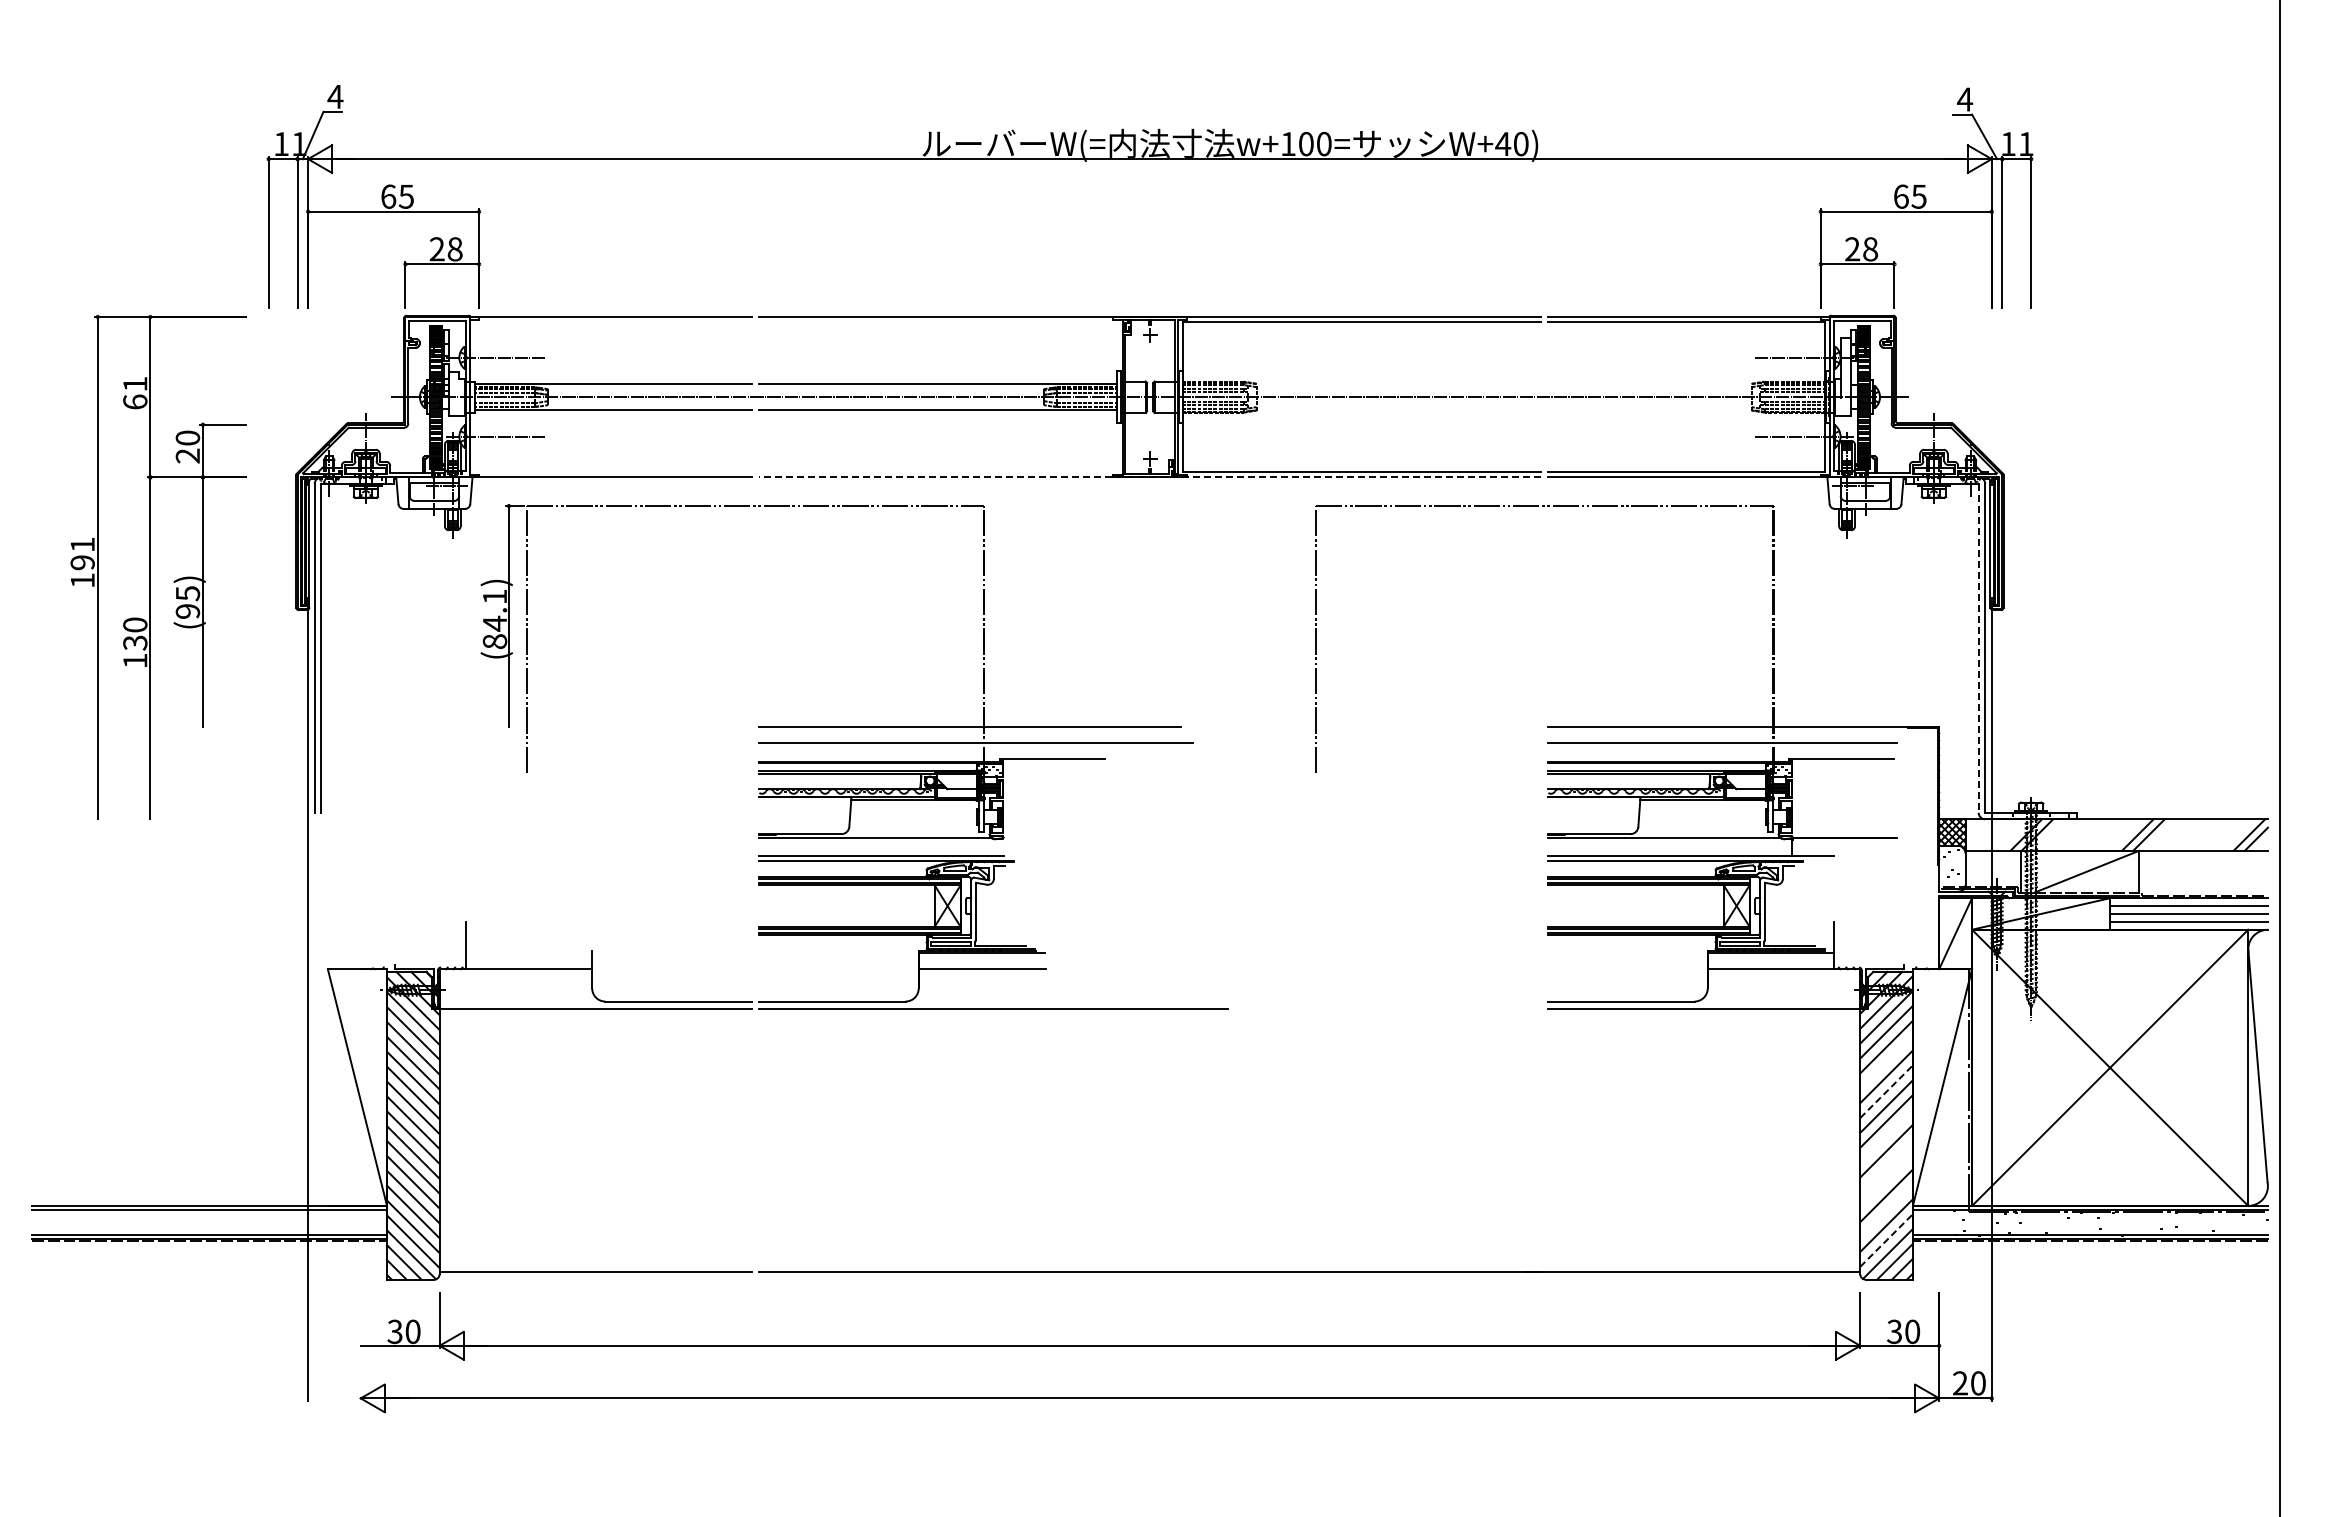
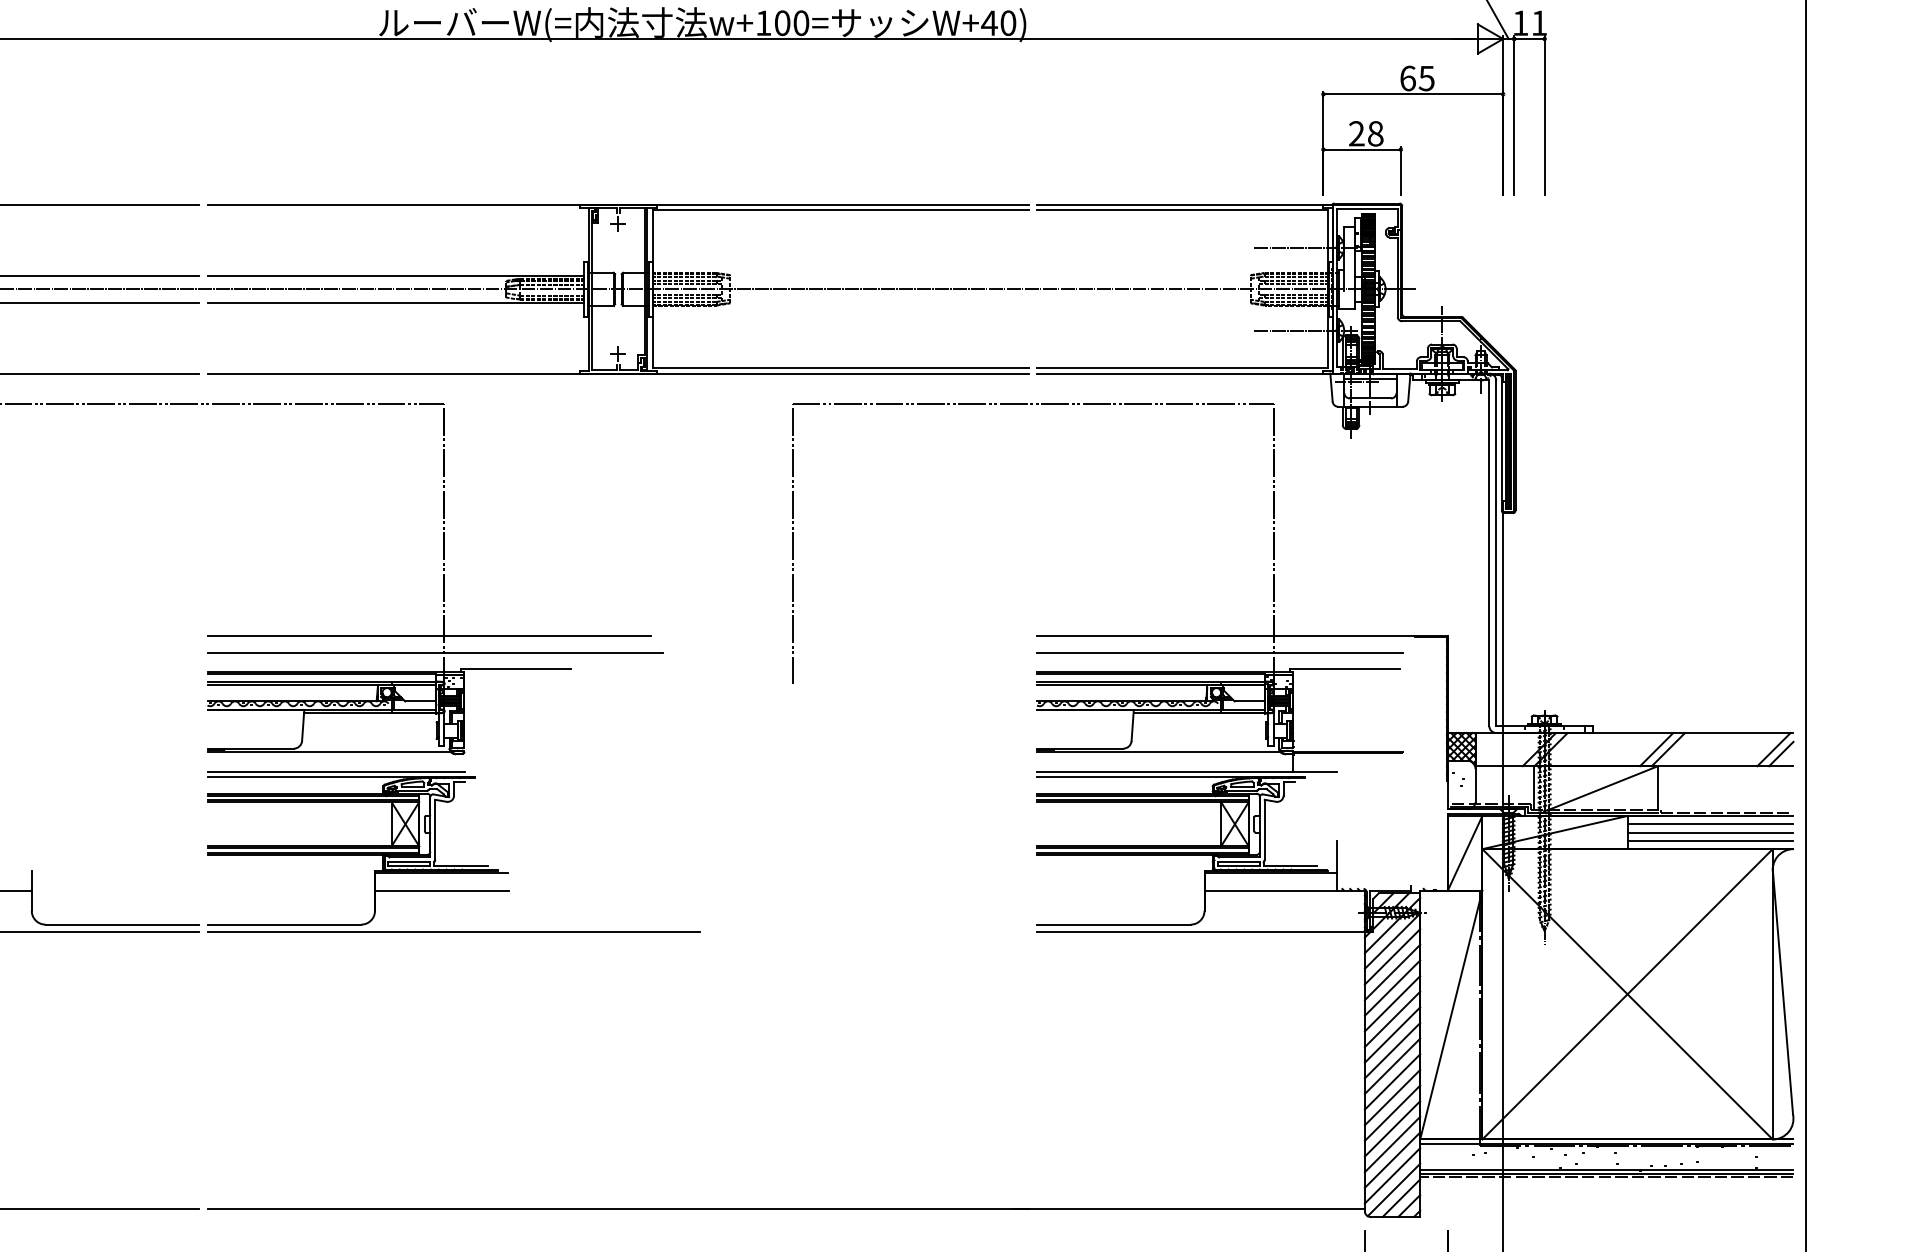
line: (1149, 477) -> (617, 373), dashed -> solid
line: (1978, 648) -> (1489, 553), dashed -> solid
line: (1886, 1061) -> (1392, 987), added
line: (1886, 1091) -> (1392, 1019), dashed -> solid
line: (1886, 1136) -> (1392, 1066), added
line: (1886, 1165) -> (1392, 1096), added
line: (1886, 1180) -> (1392, 1112), added
line: (1886, 1210) -> (1392, 1144), added
line: (1886, 1240) -> (1392, 1175), dashed -> solid

